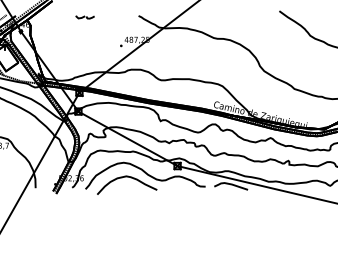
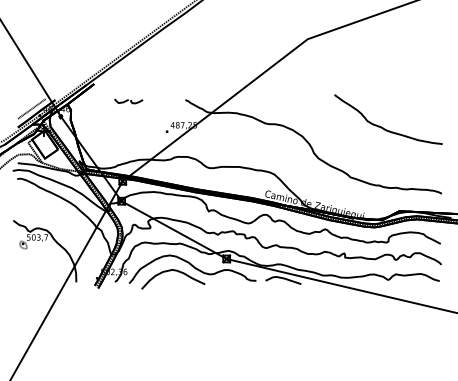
part: (84, 17) -> (128, 101), size x1.43

